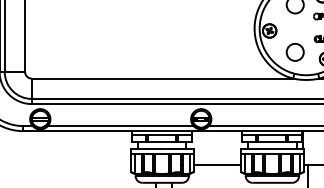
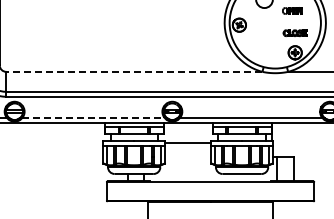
circle: (295, 51) -> (264, 45), removed
line: (161, 78) -> (133, 71), solid -> dashed
line: (121, 126) -> (94, 118), solid -> dashed
line: (216, 164) -> (187, 142), moved

